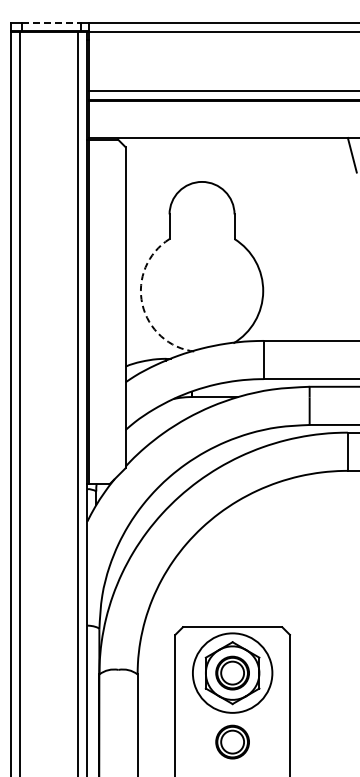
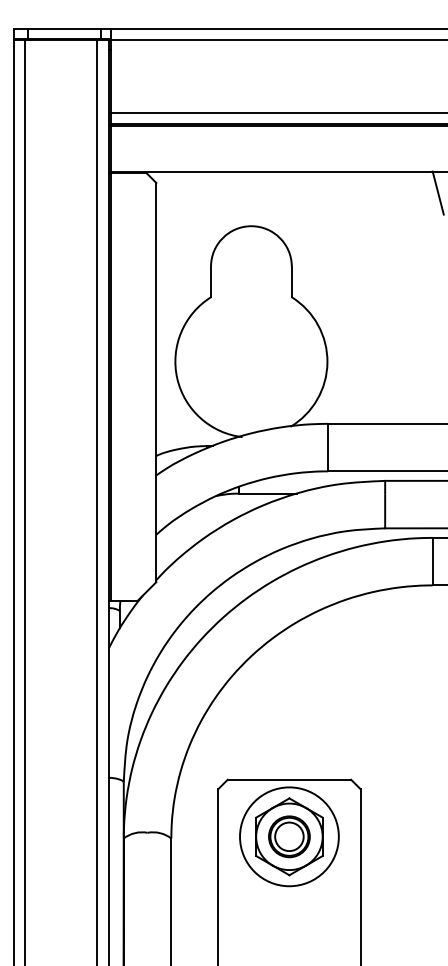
line: (52, 23) -> (65, 29), dashed -> solid
arc: (142, 304) -> (177, 378), dashed -> solid
part: (232, 741) -> (289, 921), removed

